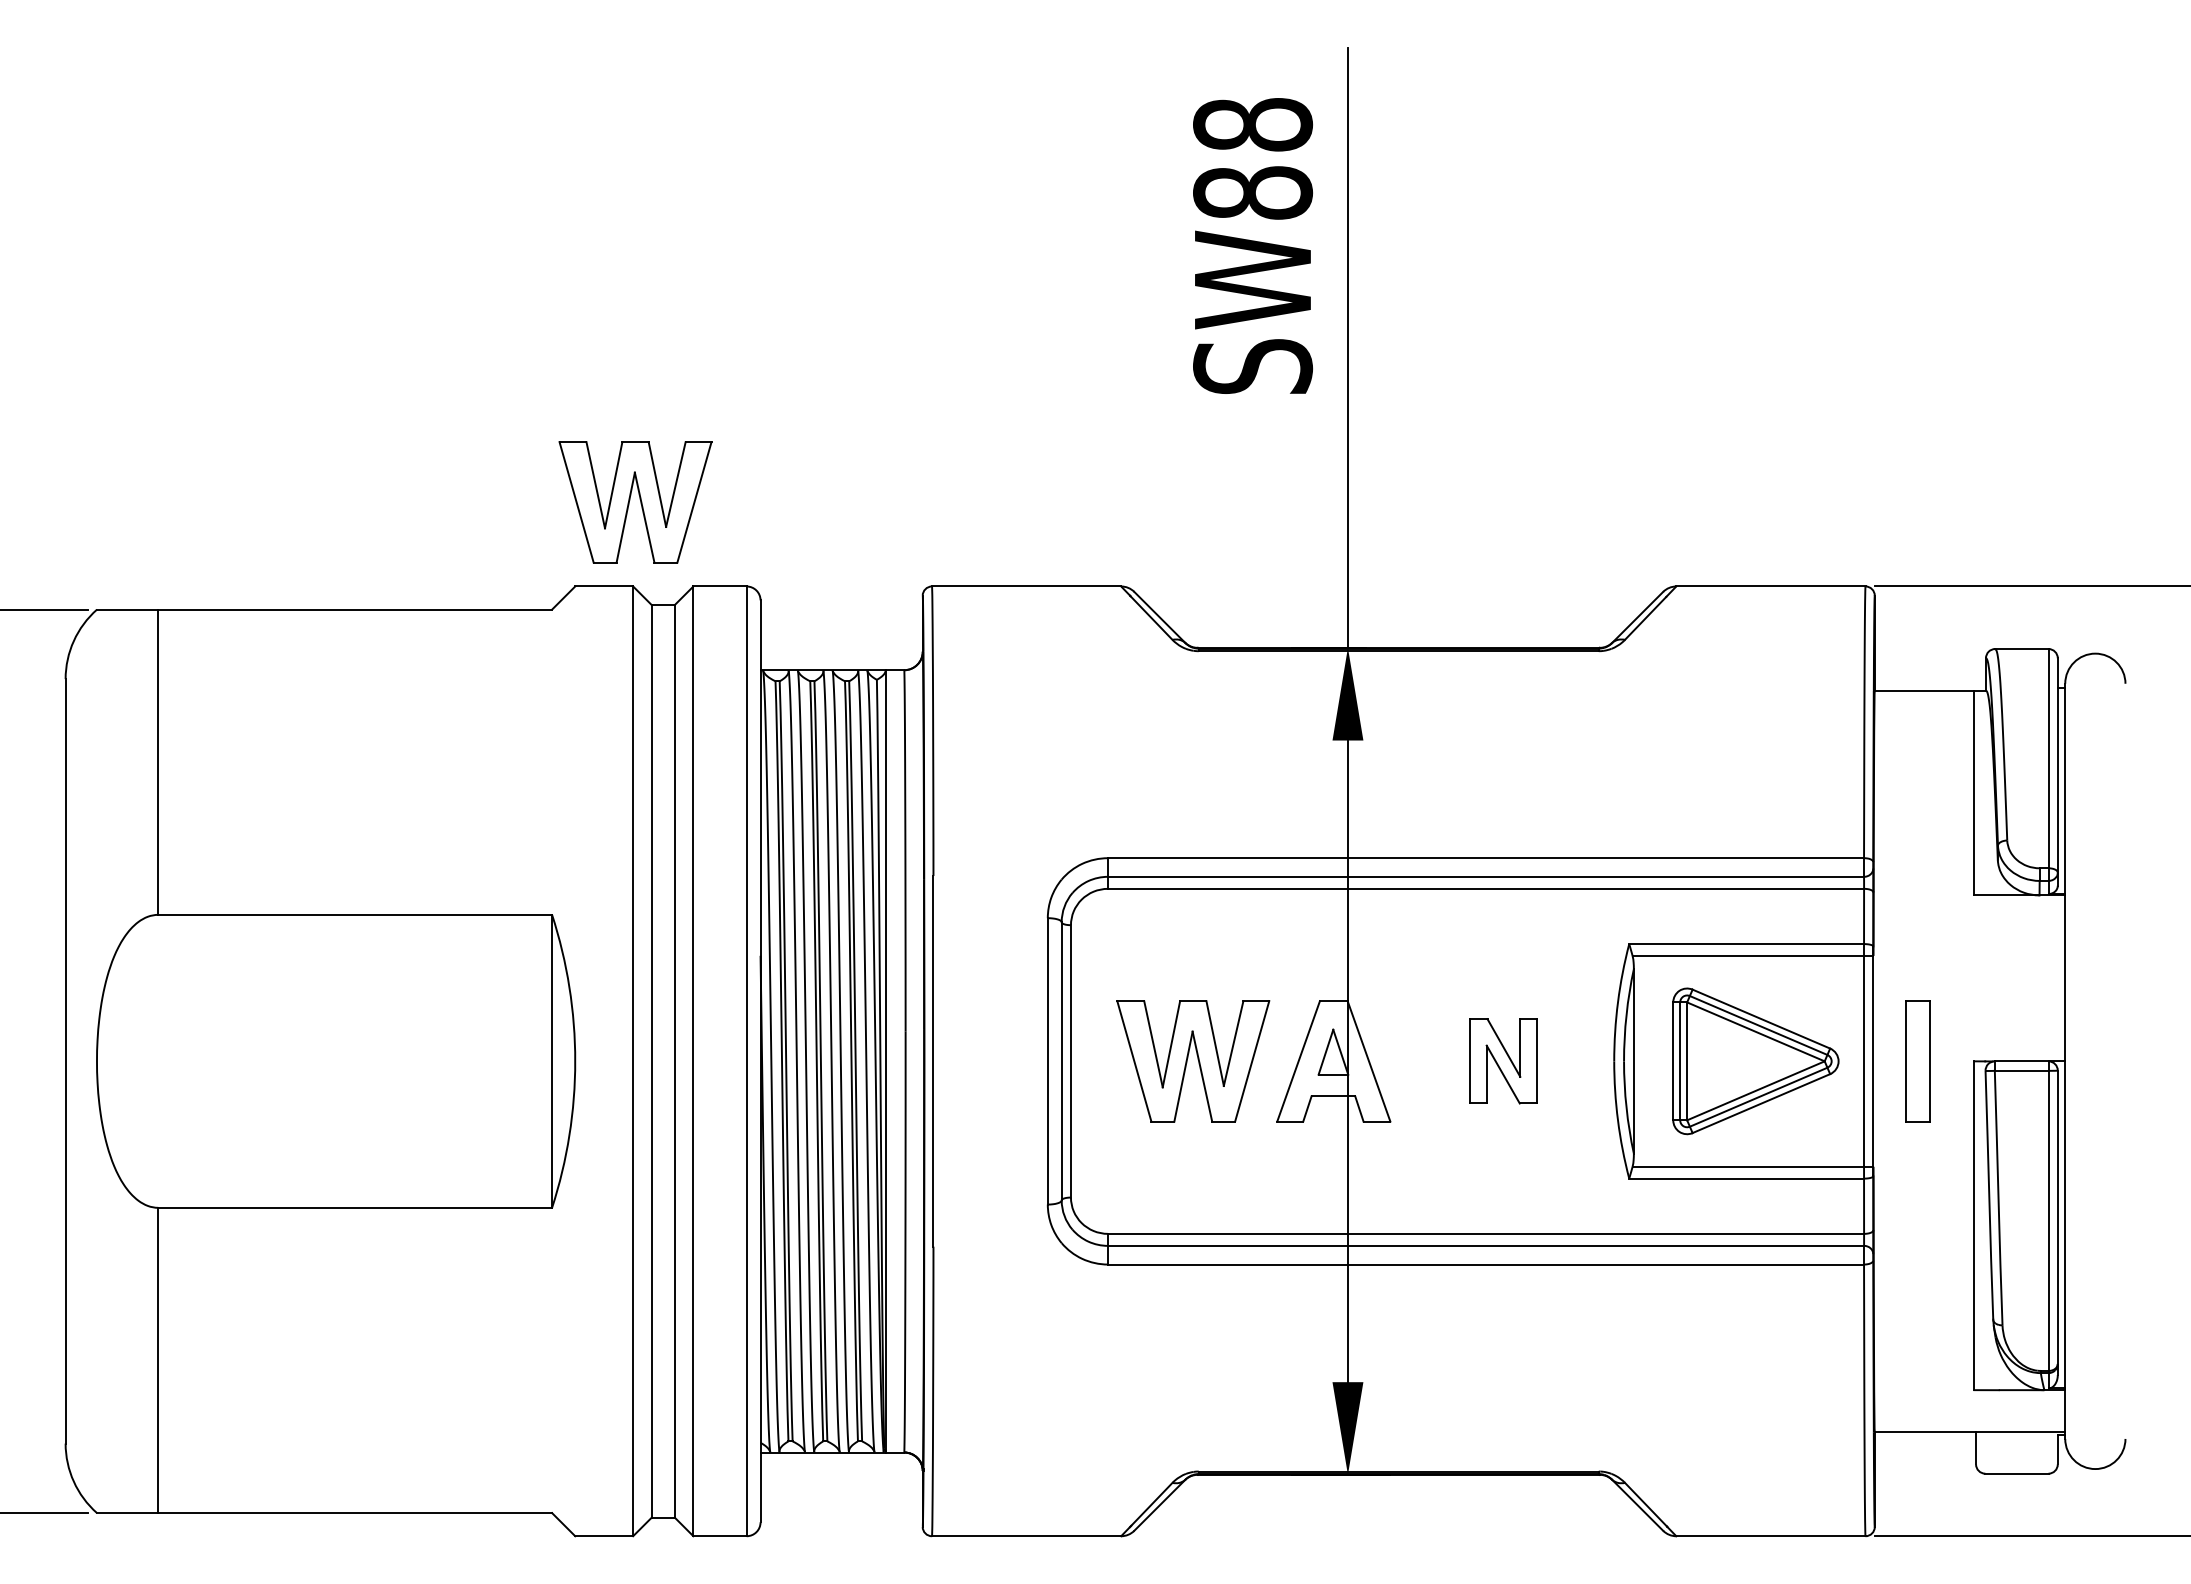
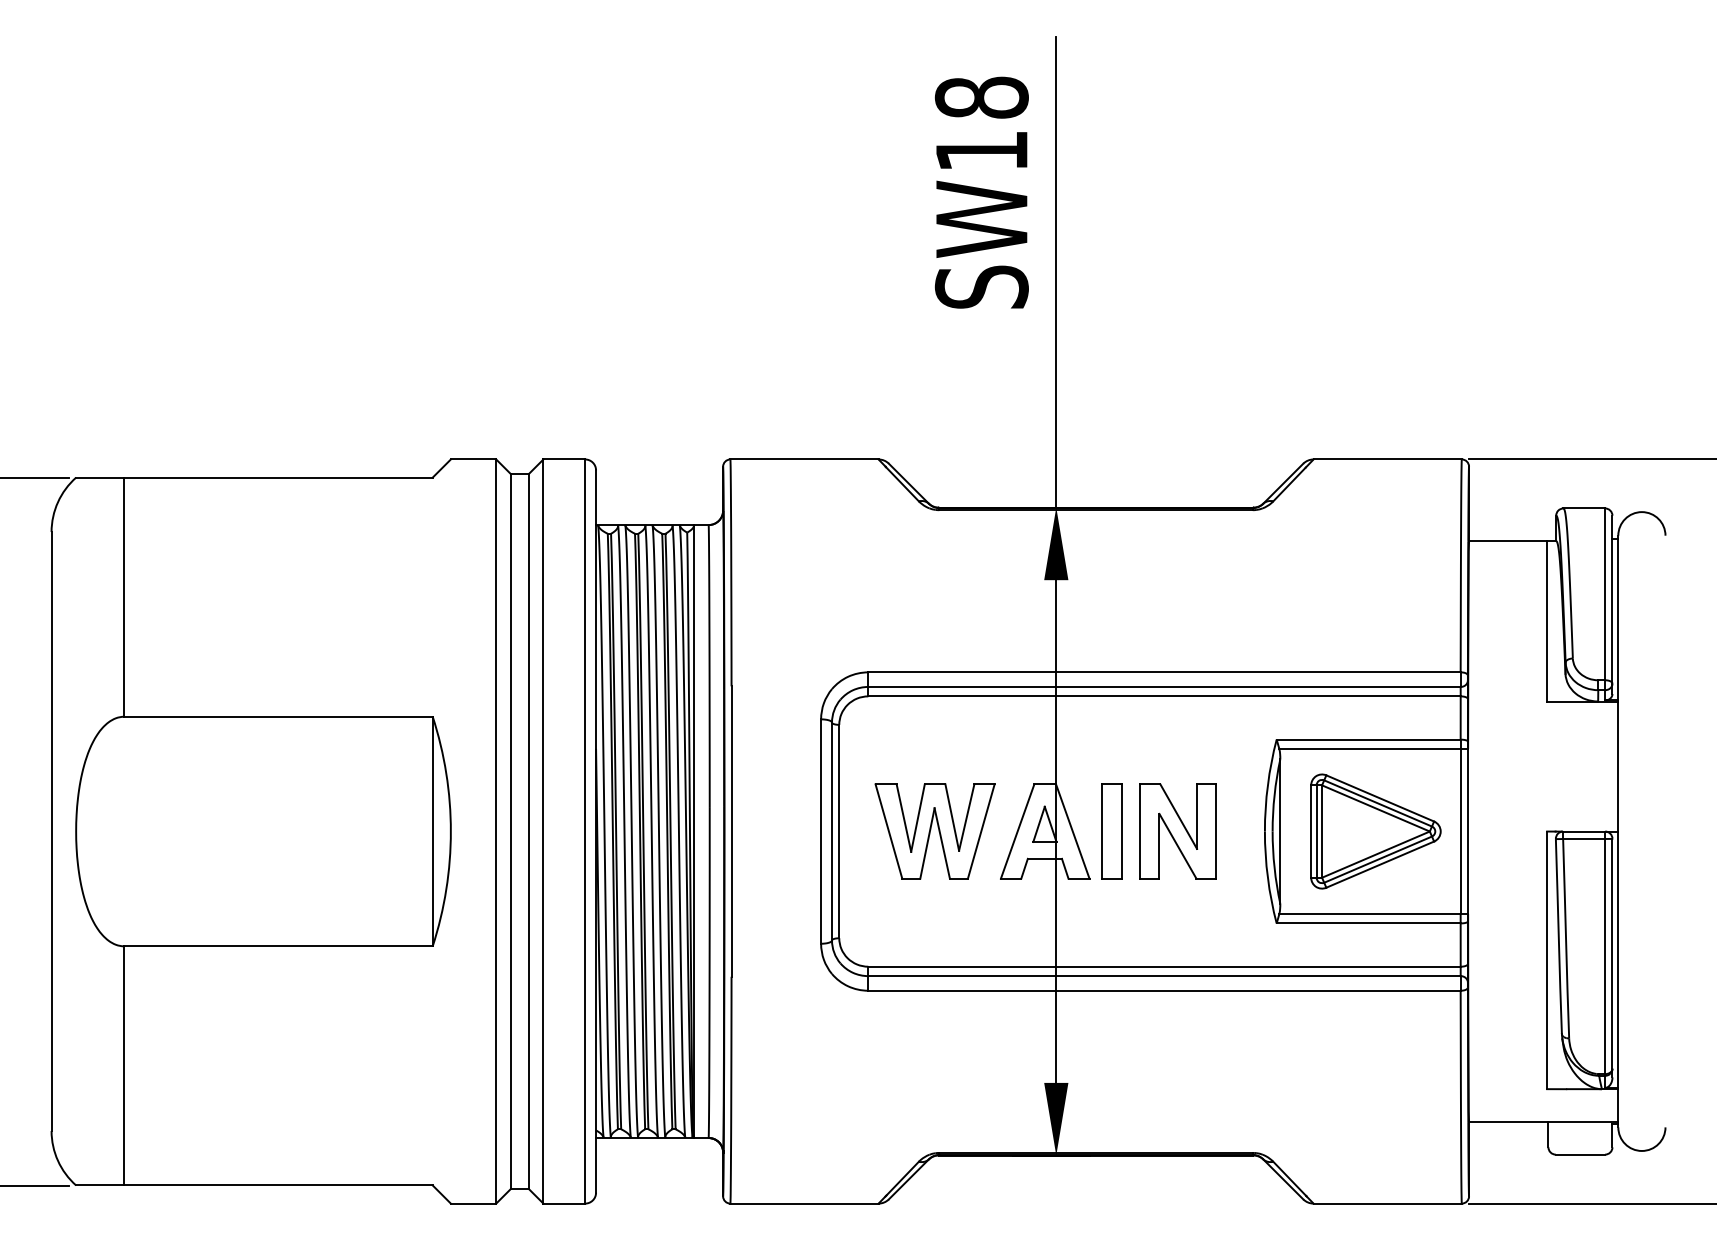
text: (1252, 193) -> (981, 151), SW88 -> SW18
part: (634, 502) -> (497, 393), removed
part: (1502, 1061) -> (1177, 831), size x1.43
part: (1917, 1061) -> (1111, 831), moved

